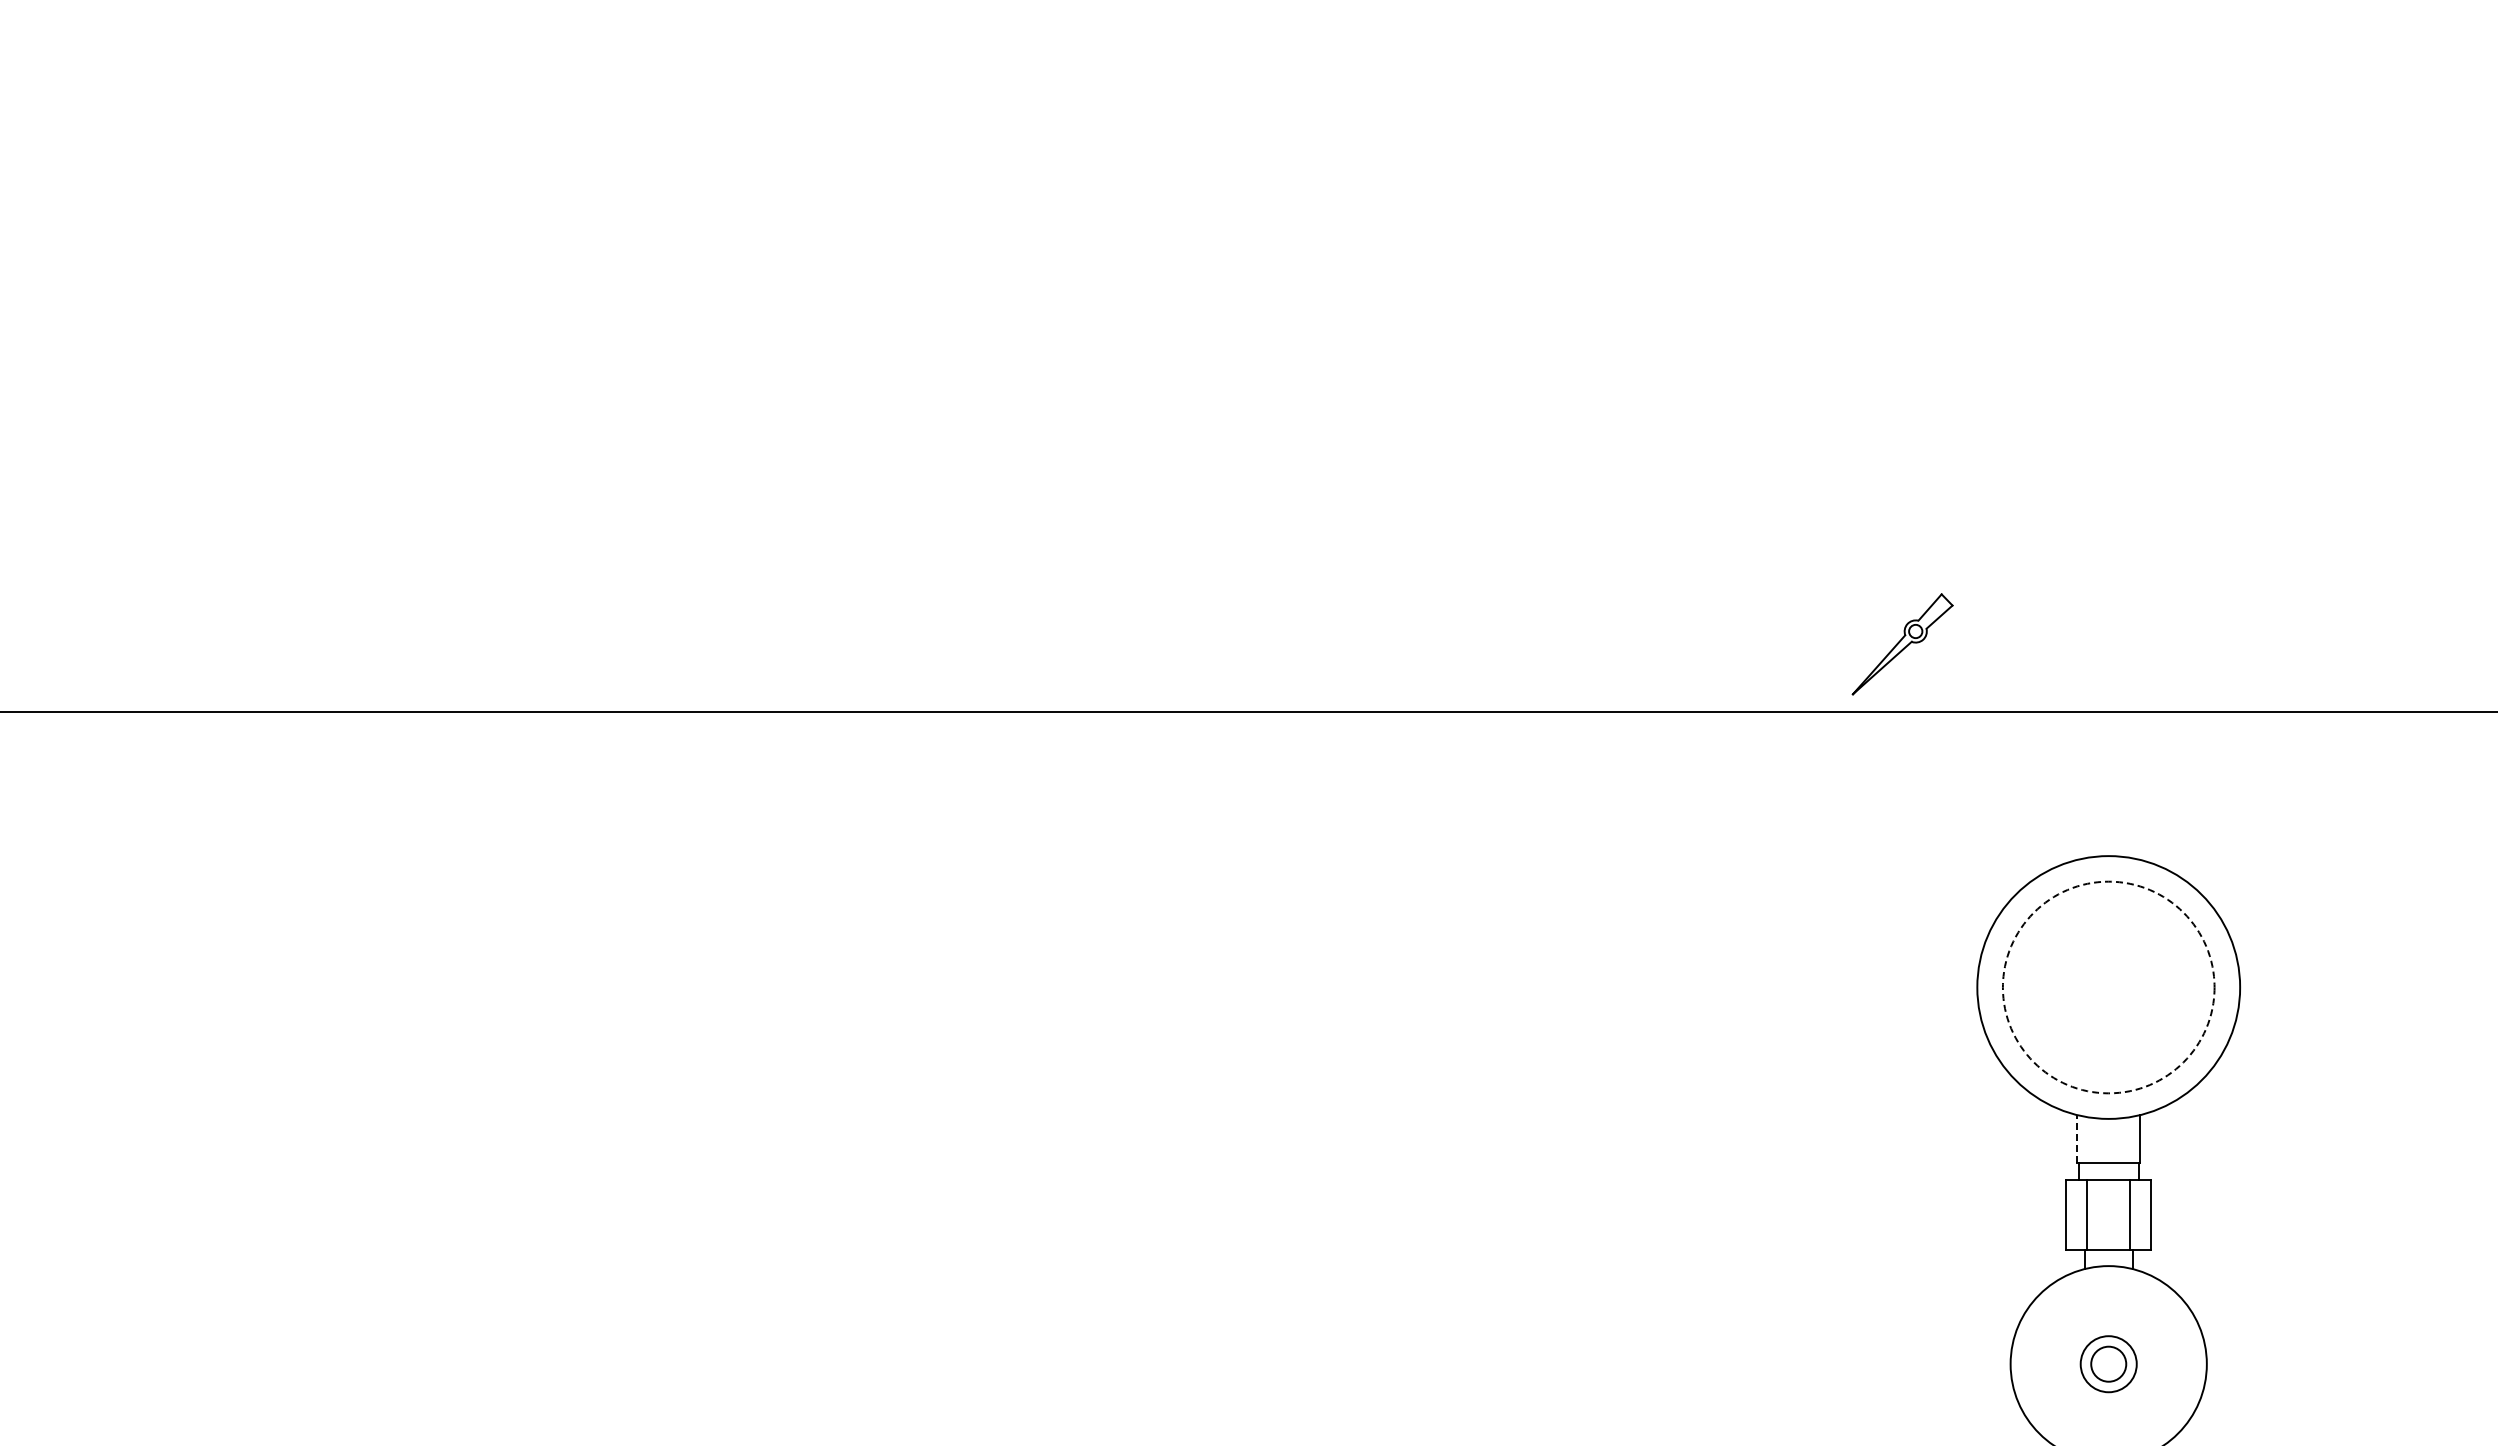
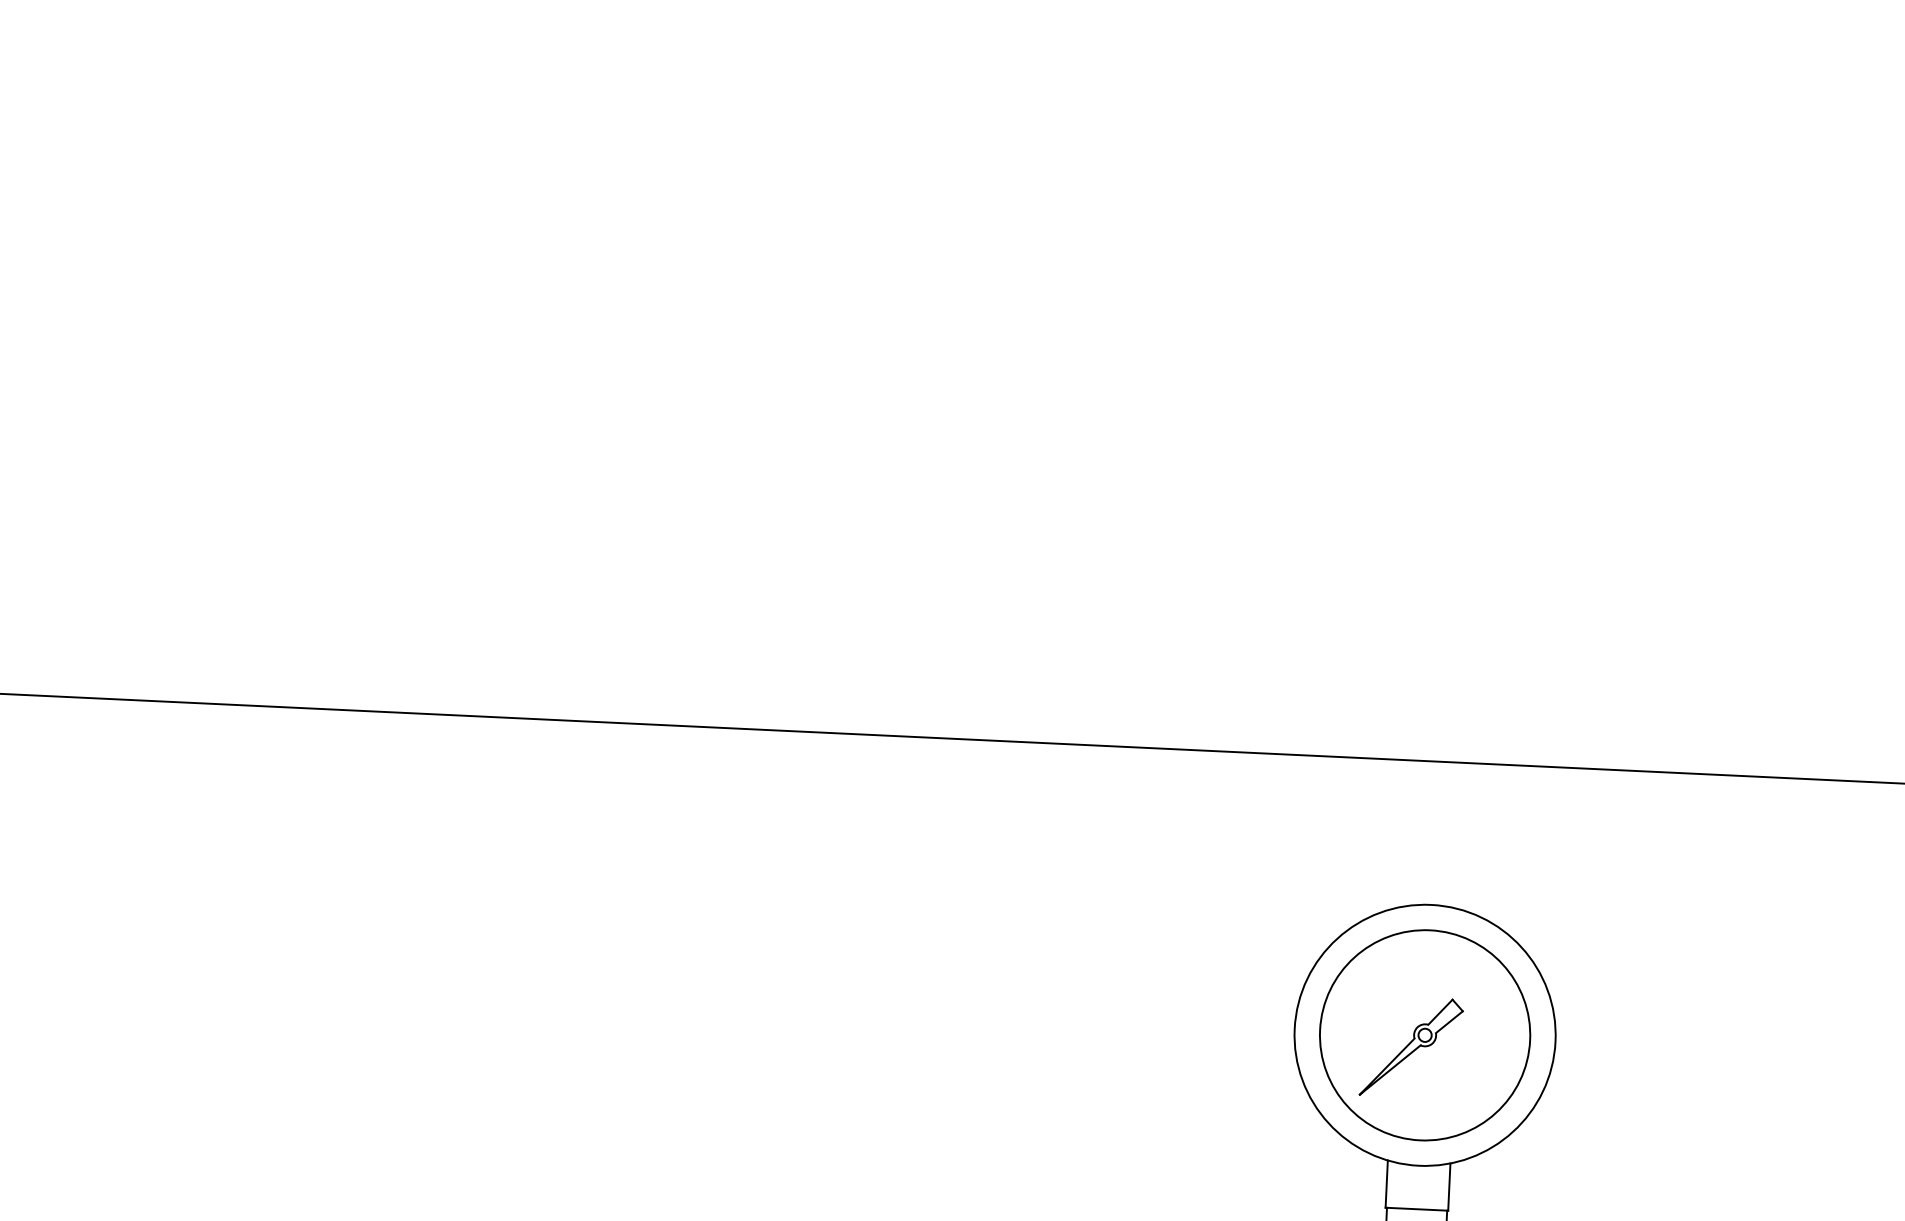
part: (1902, 644) -> (1411, 1047), moved
circle: (2108, 987) -> (1424, 1035), dashed -> solid
line: (2077, 1138) -> (1387, 1183), dashed -> solid

